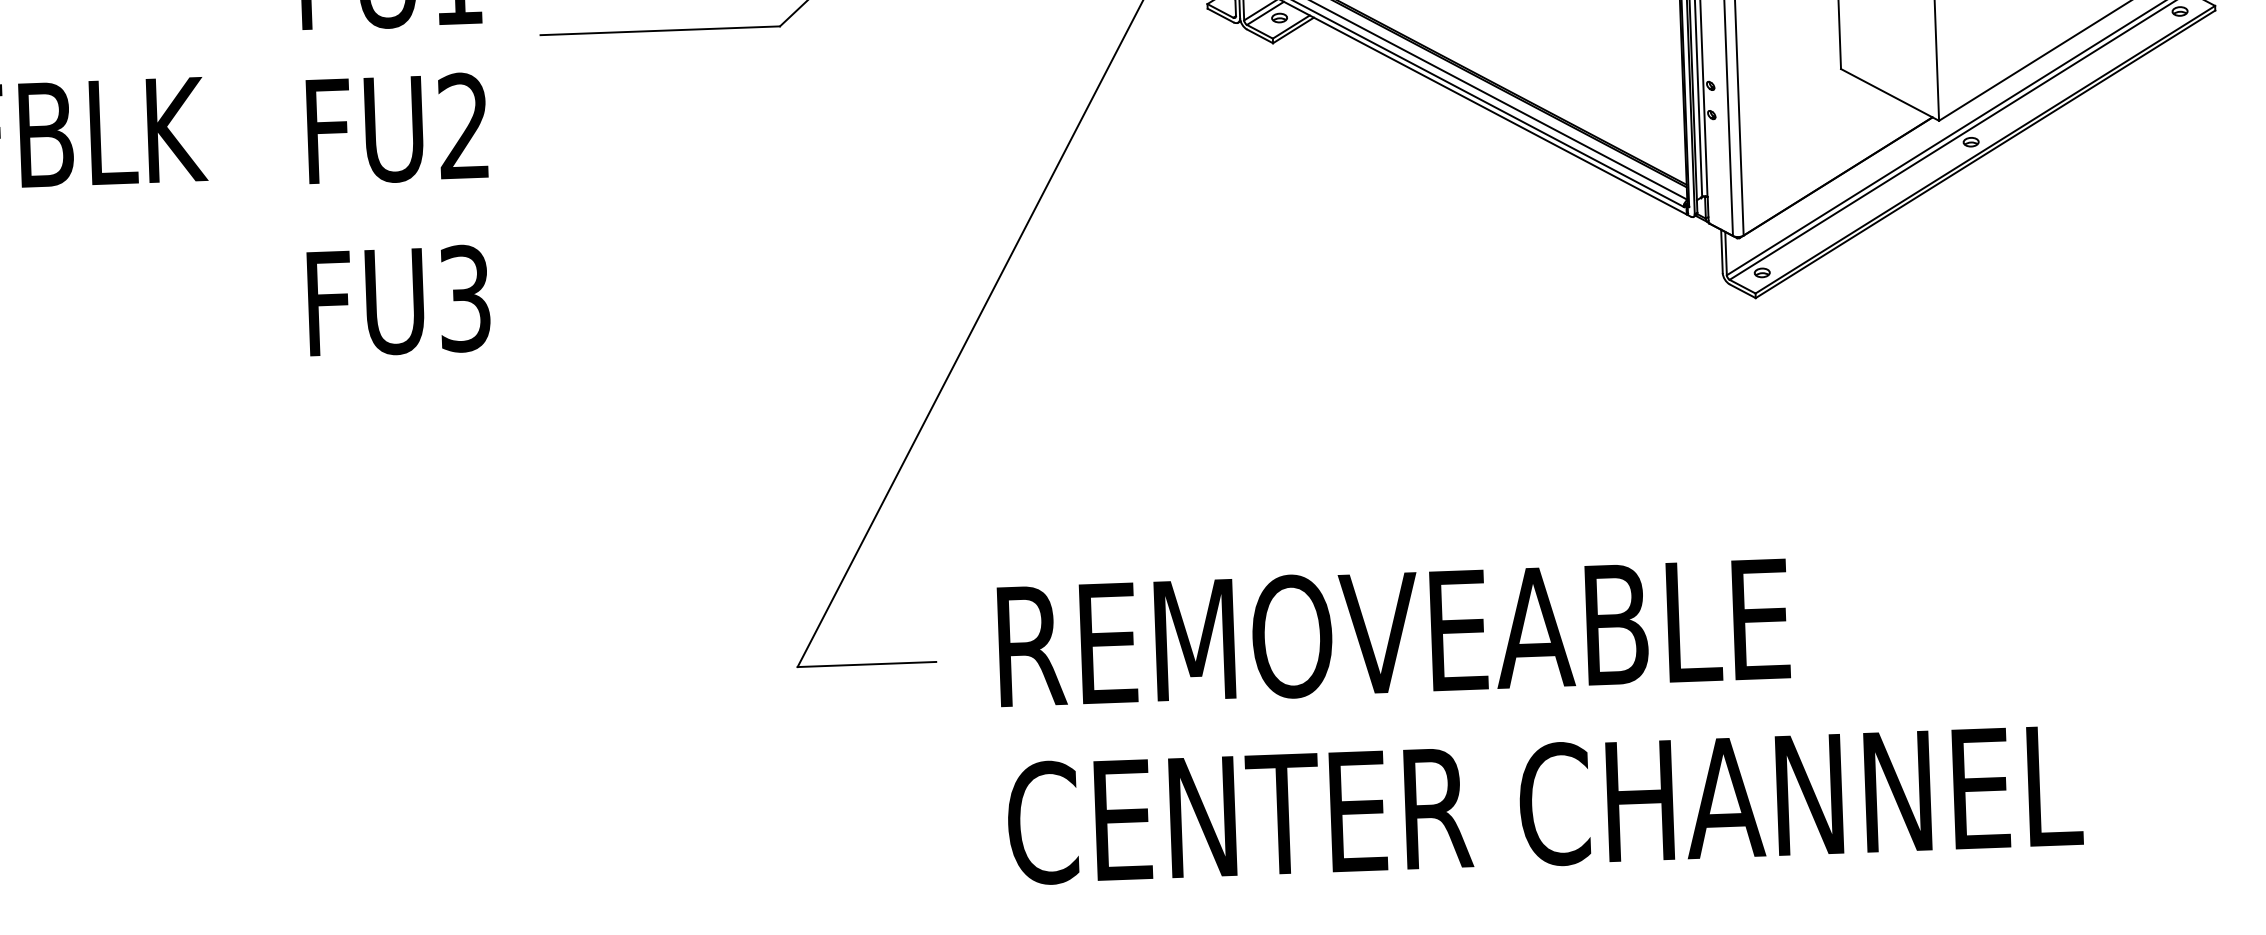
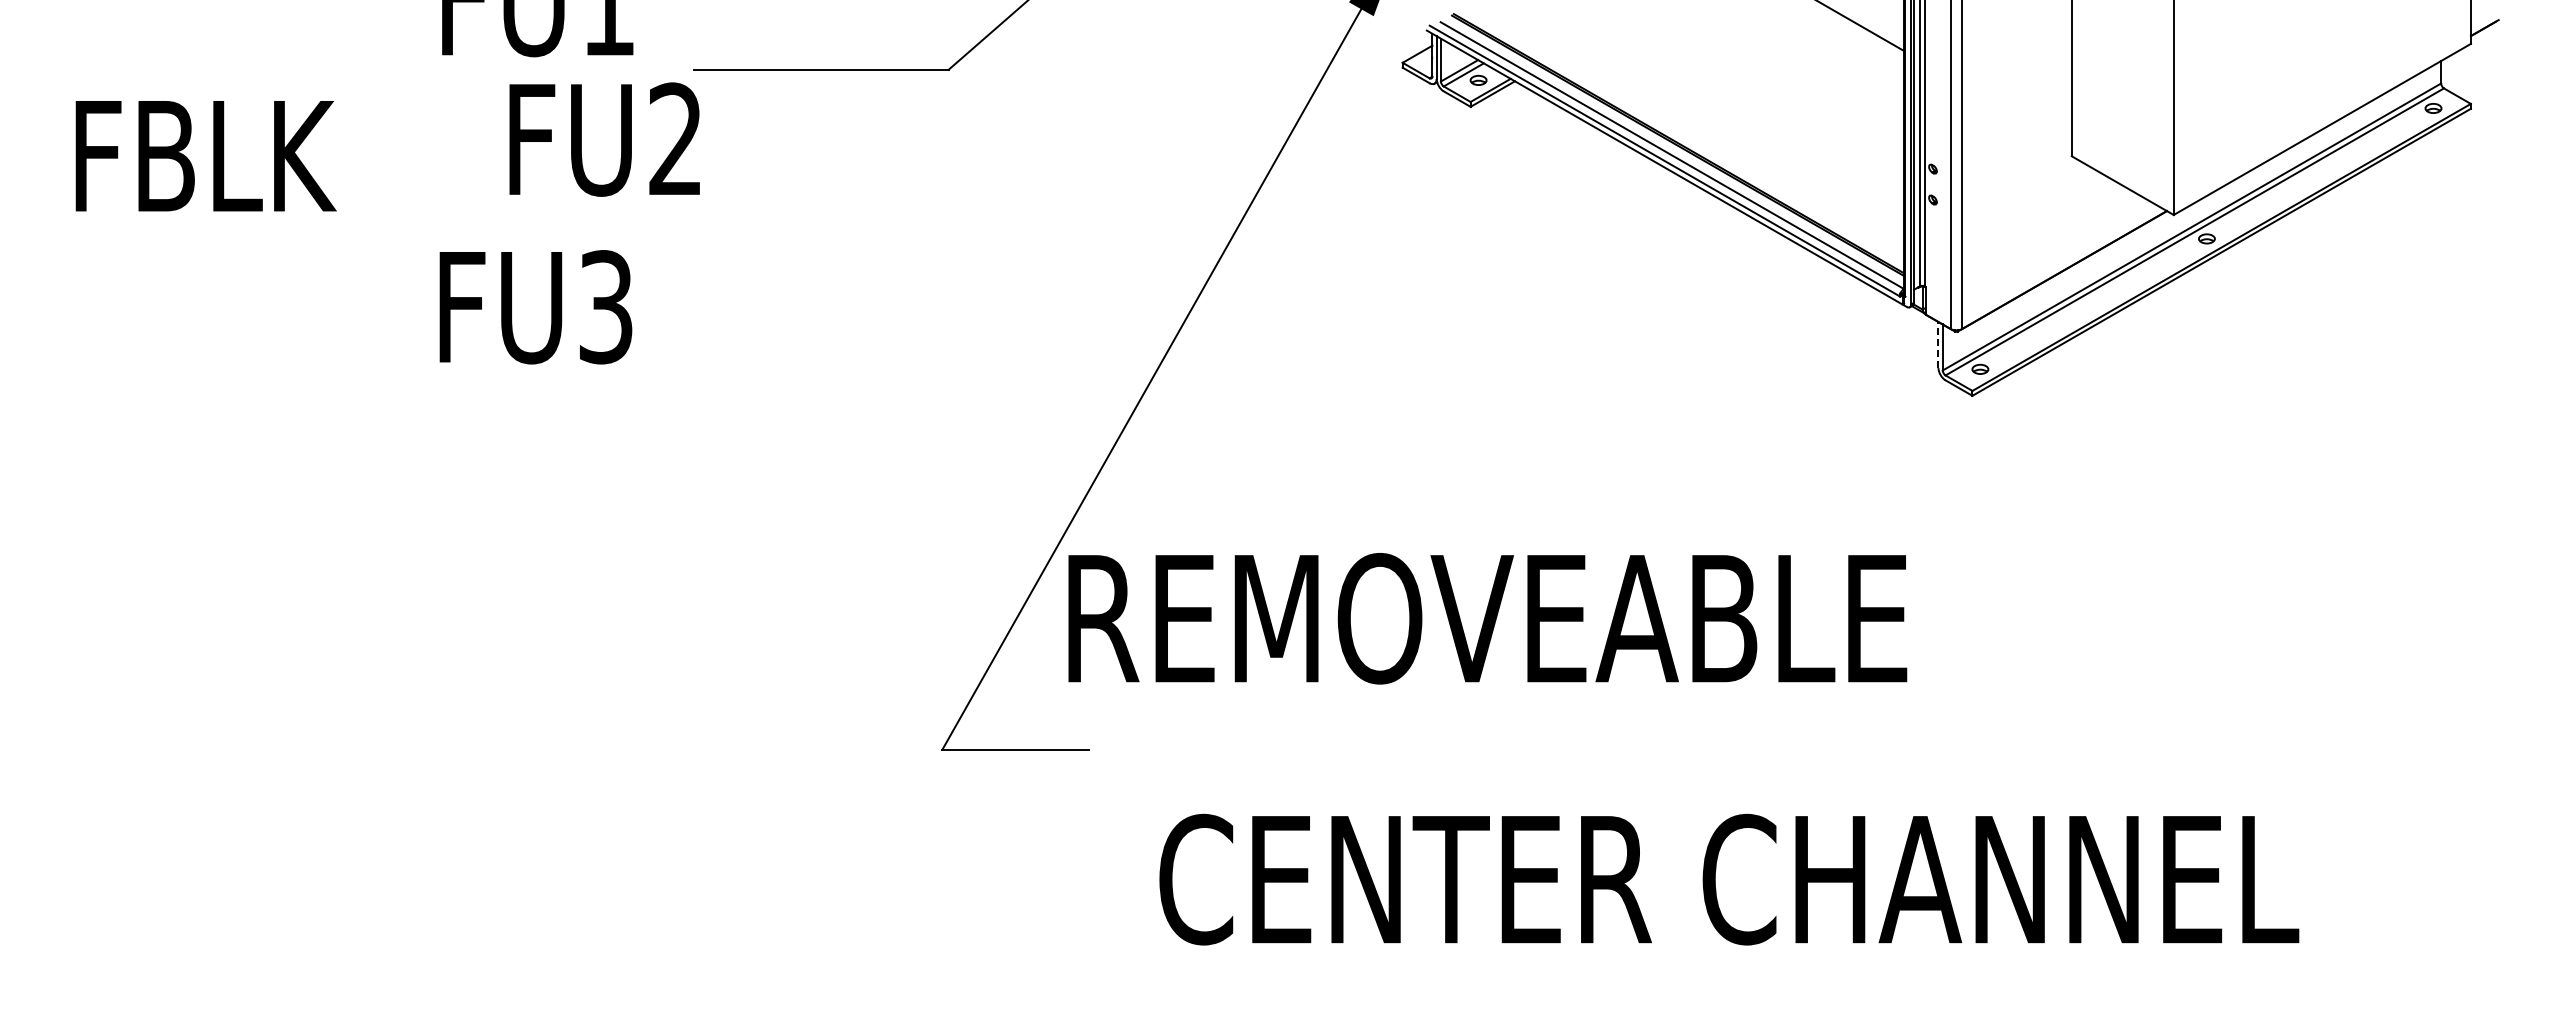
text: (396, 128) -> (604, 139), moved
line: (1721, 250) -> (1938, 344), solid -> dashed
text: (398, 301) -> (535, 307), moved
text: (1393, 632) -> (1487, 618), moved
text: (1545, 804) -> (1729, 879), moved

